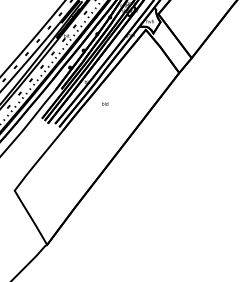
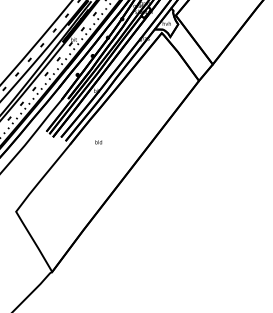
text: (105, 104) -> (98, 142), moved

